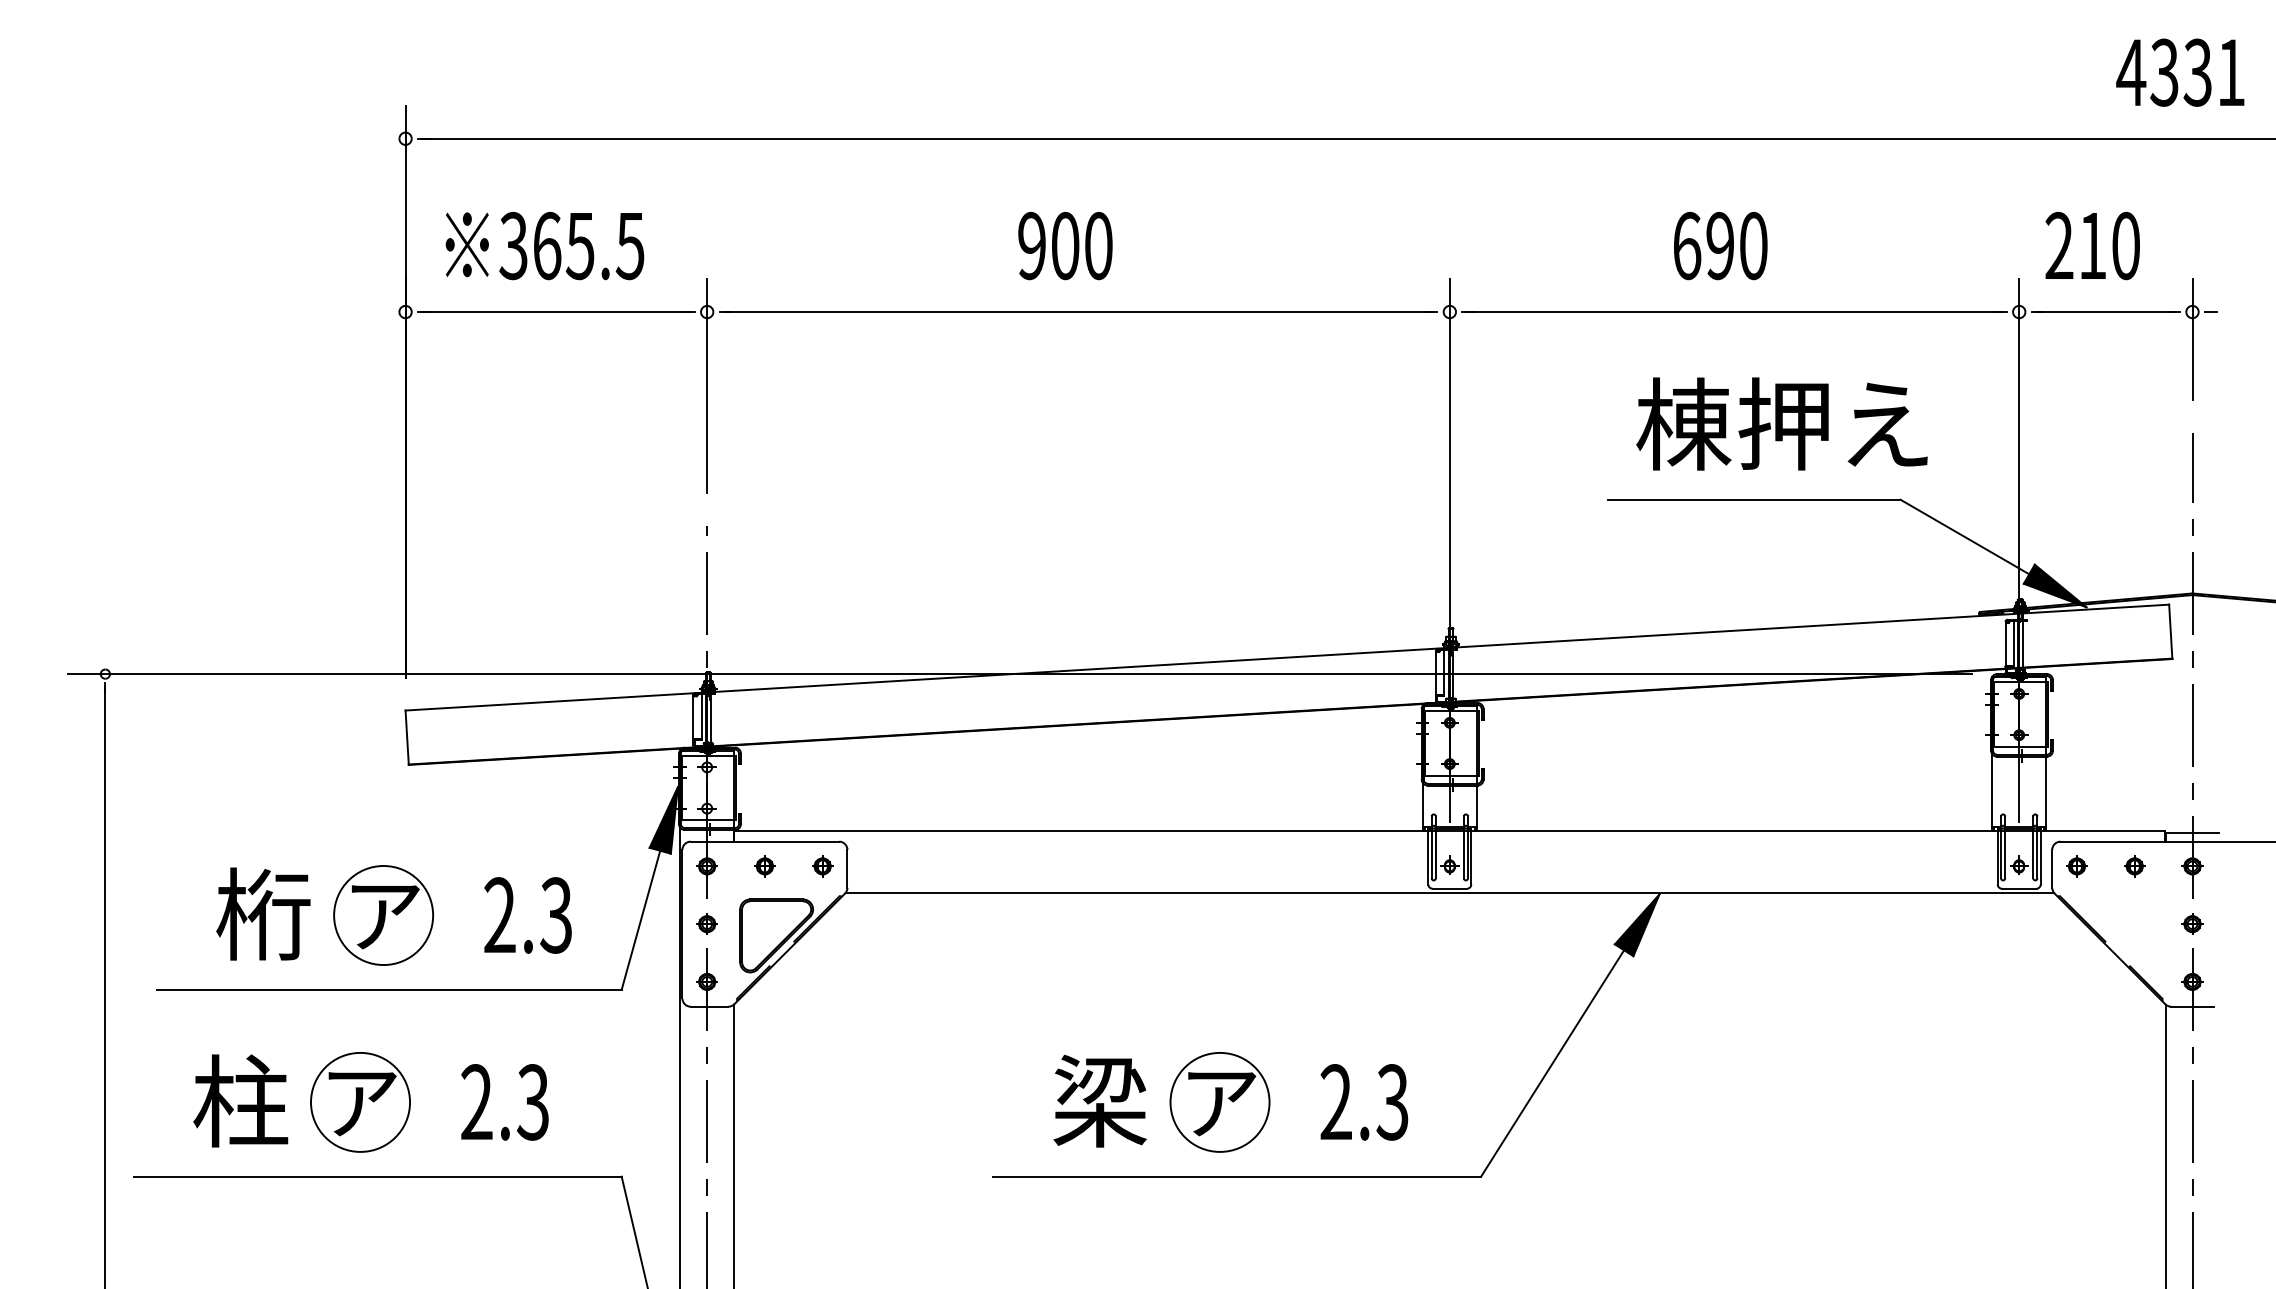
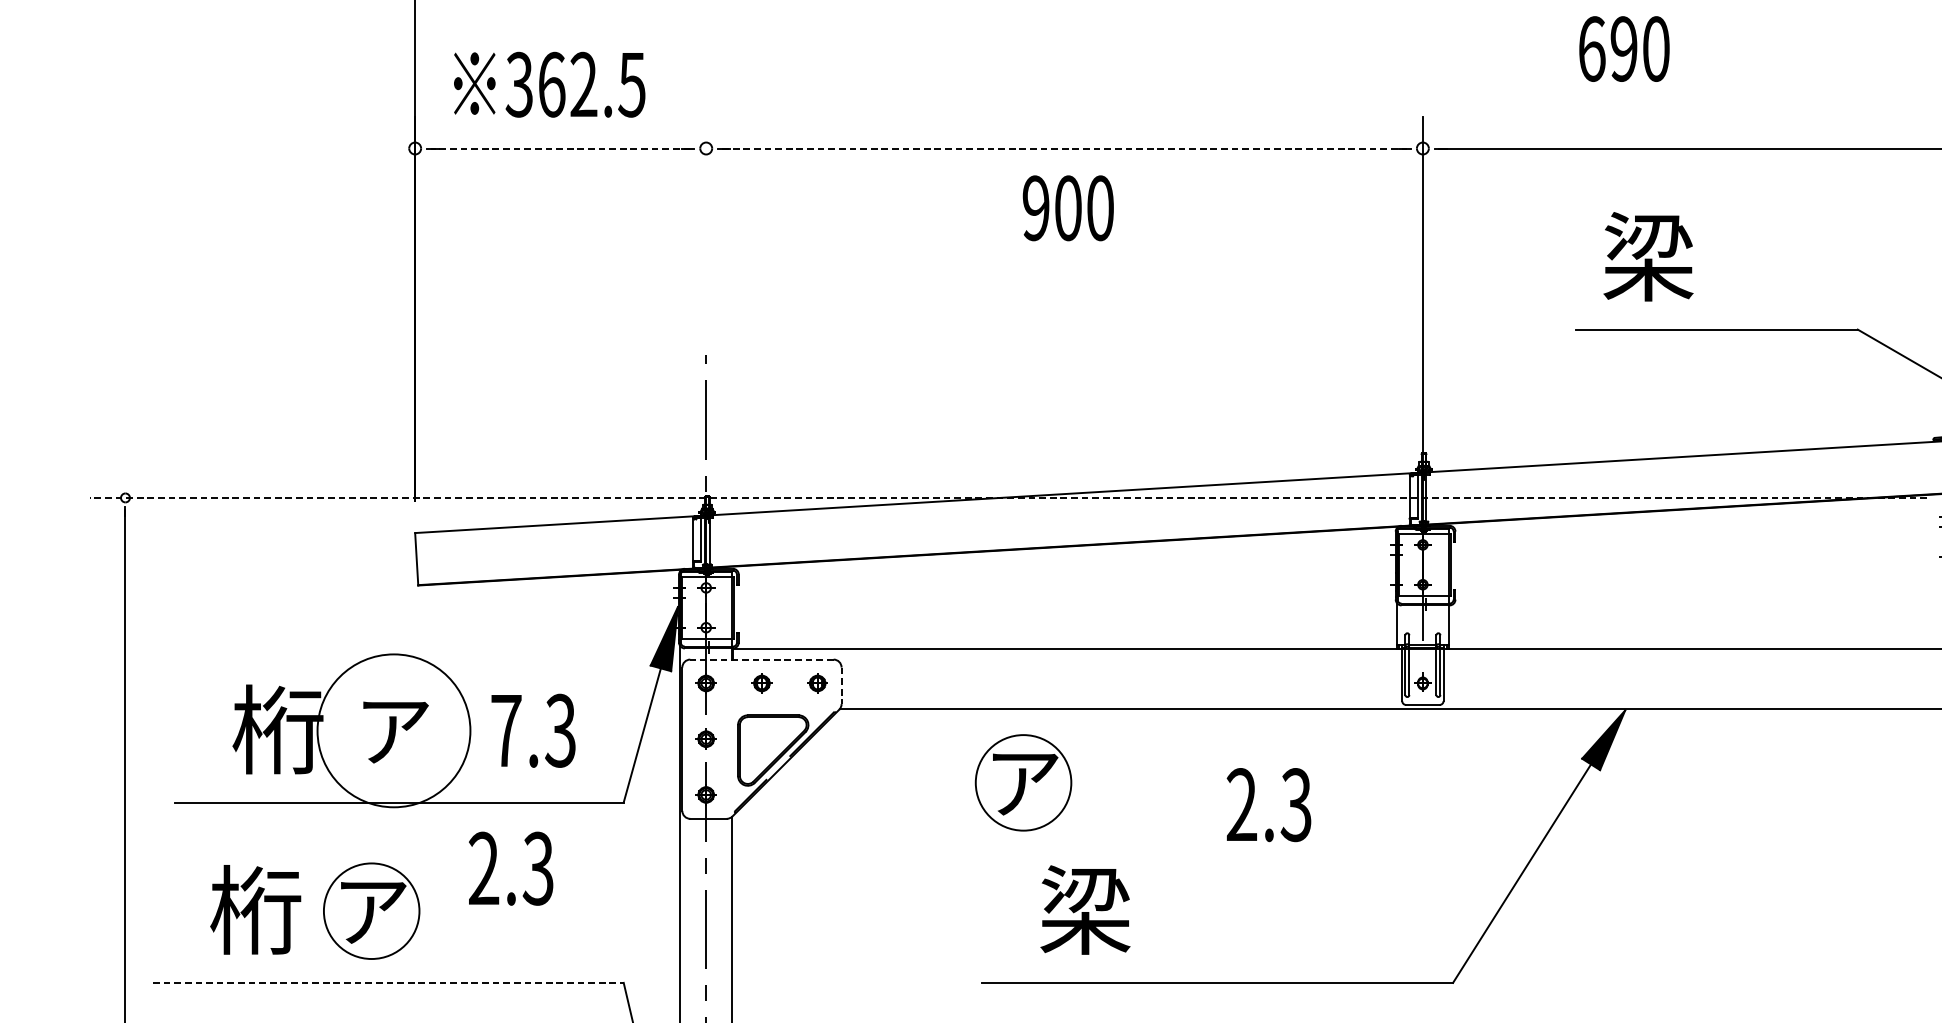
text: (579, 245) -> (583, 84), 365.5 -> 362.5
text: (1065, 245) -> (1068, 207), moved
text: (1720, 246) -> (1624, 49), moved
line: (555, 312) -> (559, 148), solid -> dashed
line: (1078, 312) -> (1064, 148), solid -> dashed
line: (707, 386) -> (706, 220), removed
text: (1781, 423) -> (1742, 256), 棟押え -> 梁
line: (1020, 674) -> (1008, 498), solid -> dashed
line: (764, 841) -> (761, 659), solid -> dashed
line: (847, 868) -> (841, 685), solid -> dashed
text: (499, 914) -> (505, 729), 2.3 -> 7.3
circle: (383, 915) -> (393, 730), size x1.6
text: (240, 1100) -> (255, 909), 柱 -> 桁
text: (504, 1102) -> (510, 868), moved
part: (1219, 1102) -> (1023, 782), moved
text: (1364, 1102) -> (1269, 805), moved
line: (377, 1176) -> (388, 982), solid -> dashed

